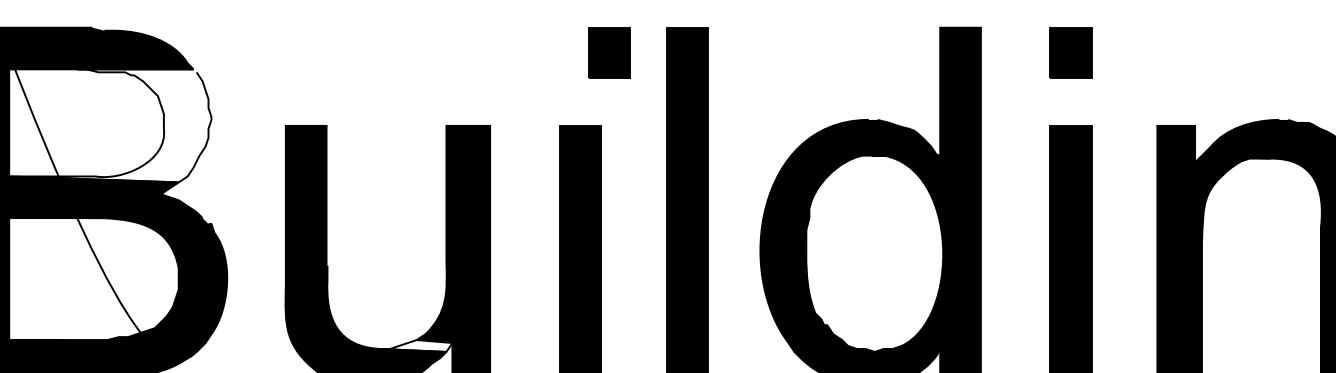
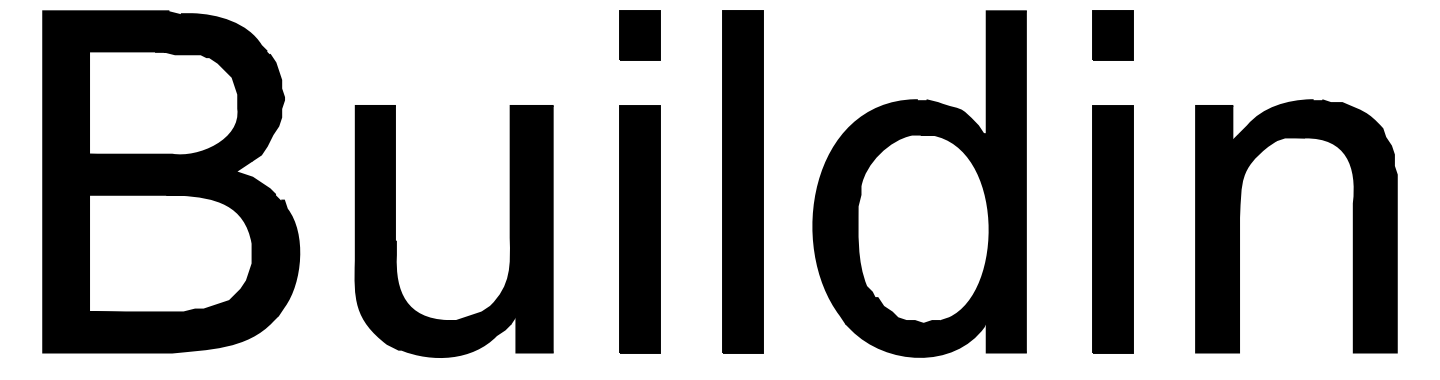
part: (609, 52) -> (639, 35), moved
fill: (110, 125) -> (186, 105), added
fill: (416, 345) -> (481, 317), added

